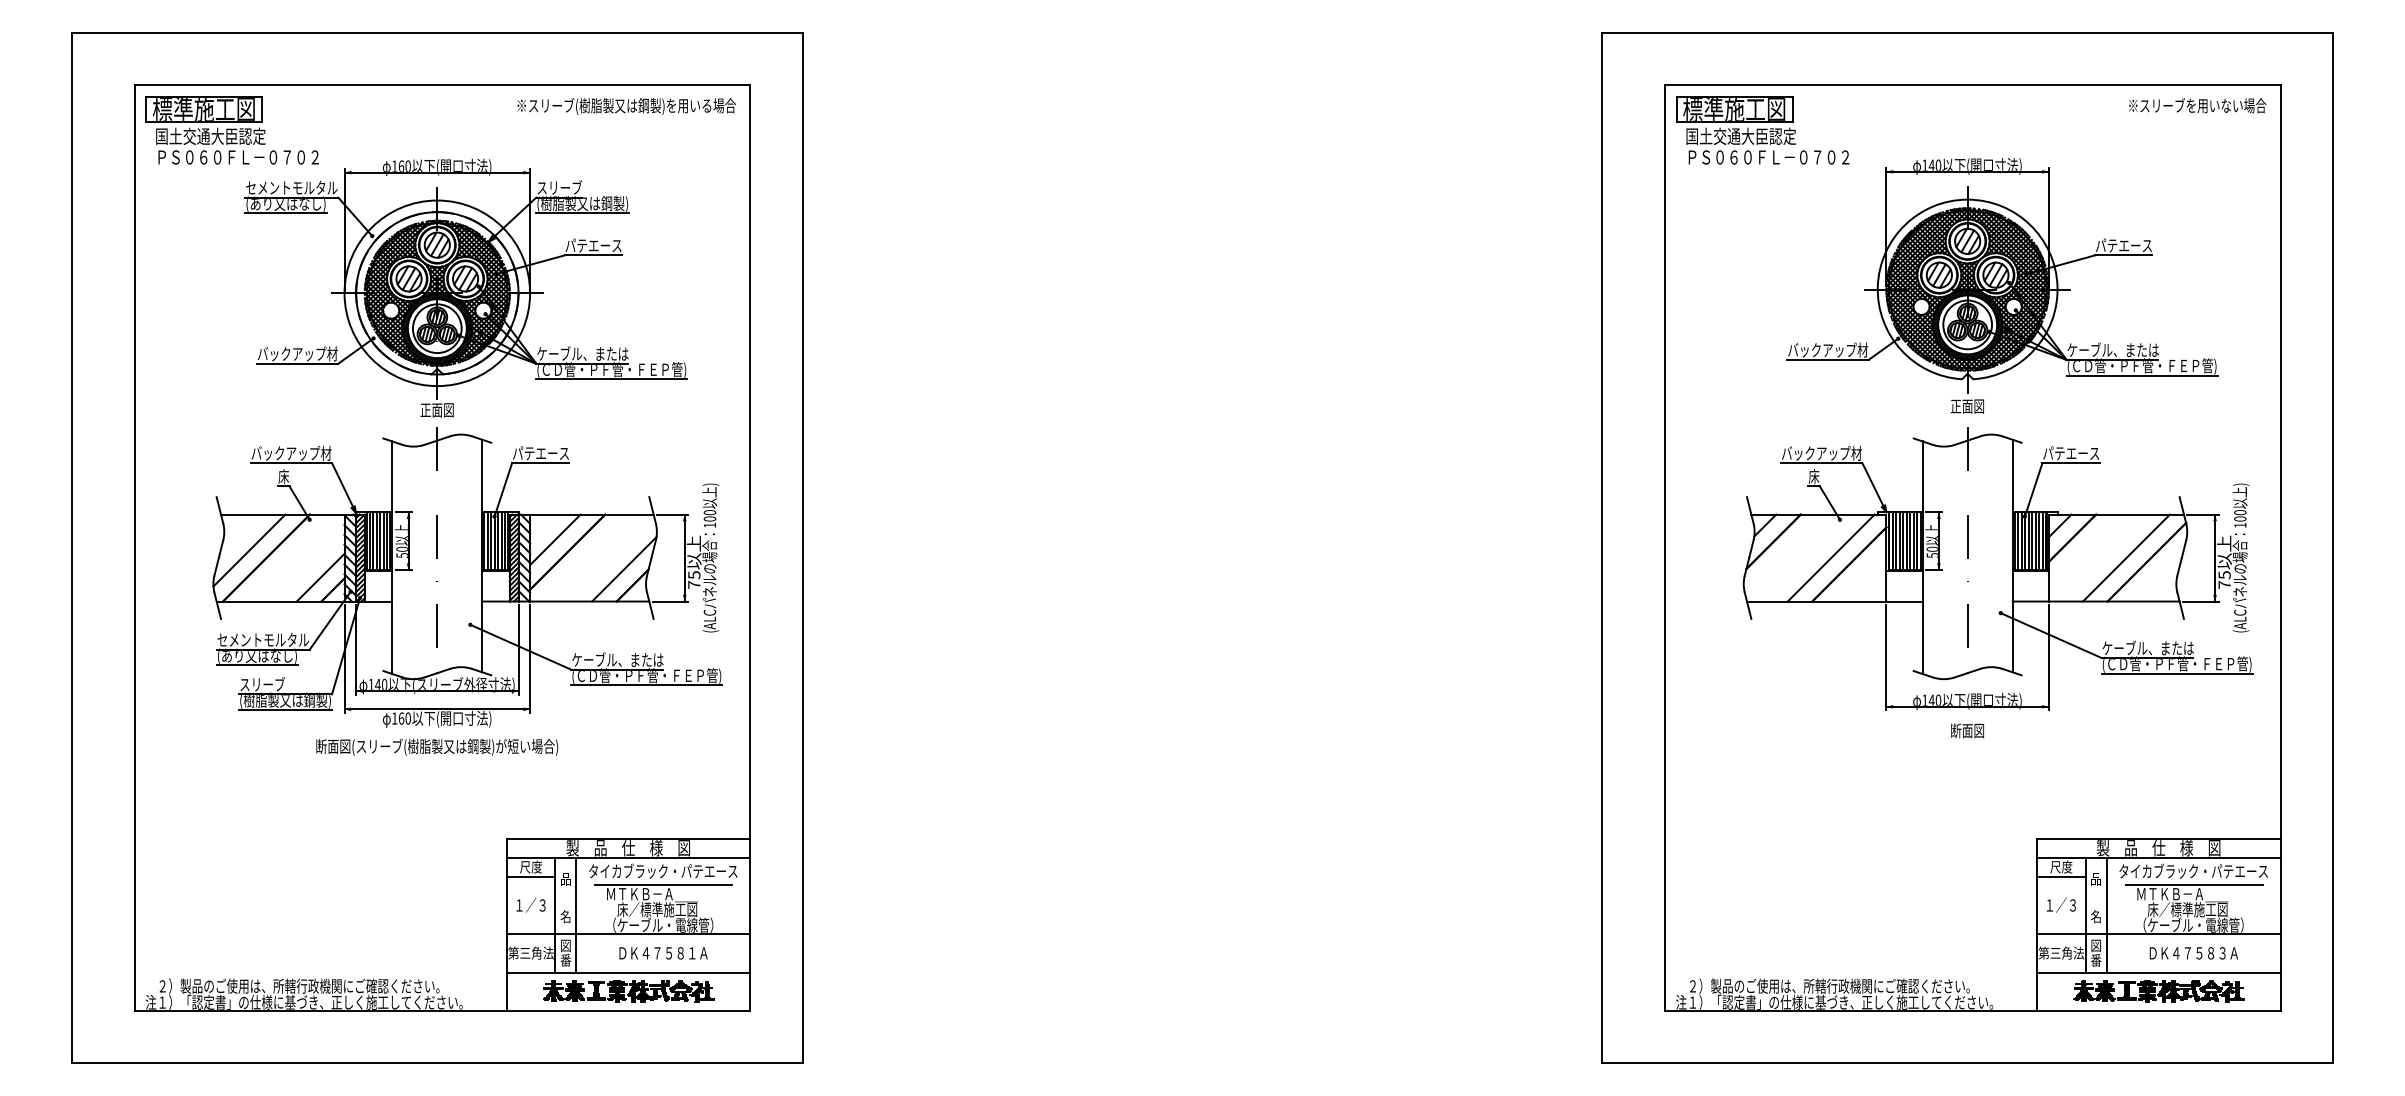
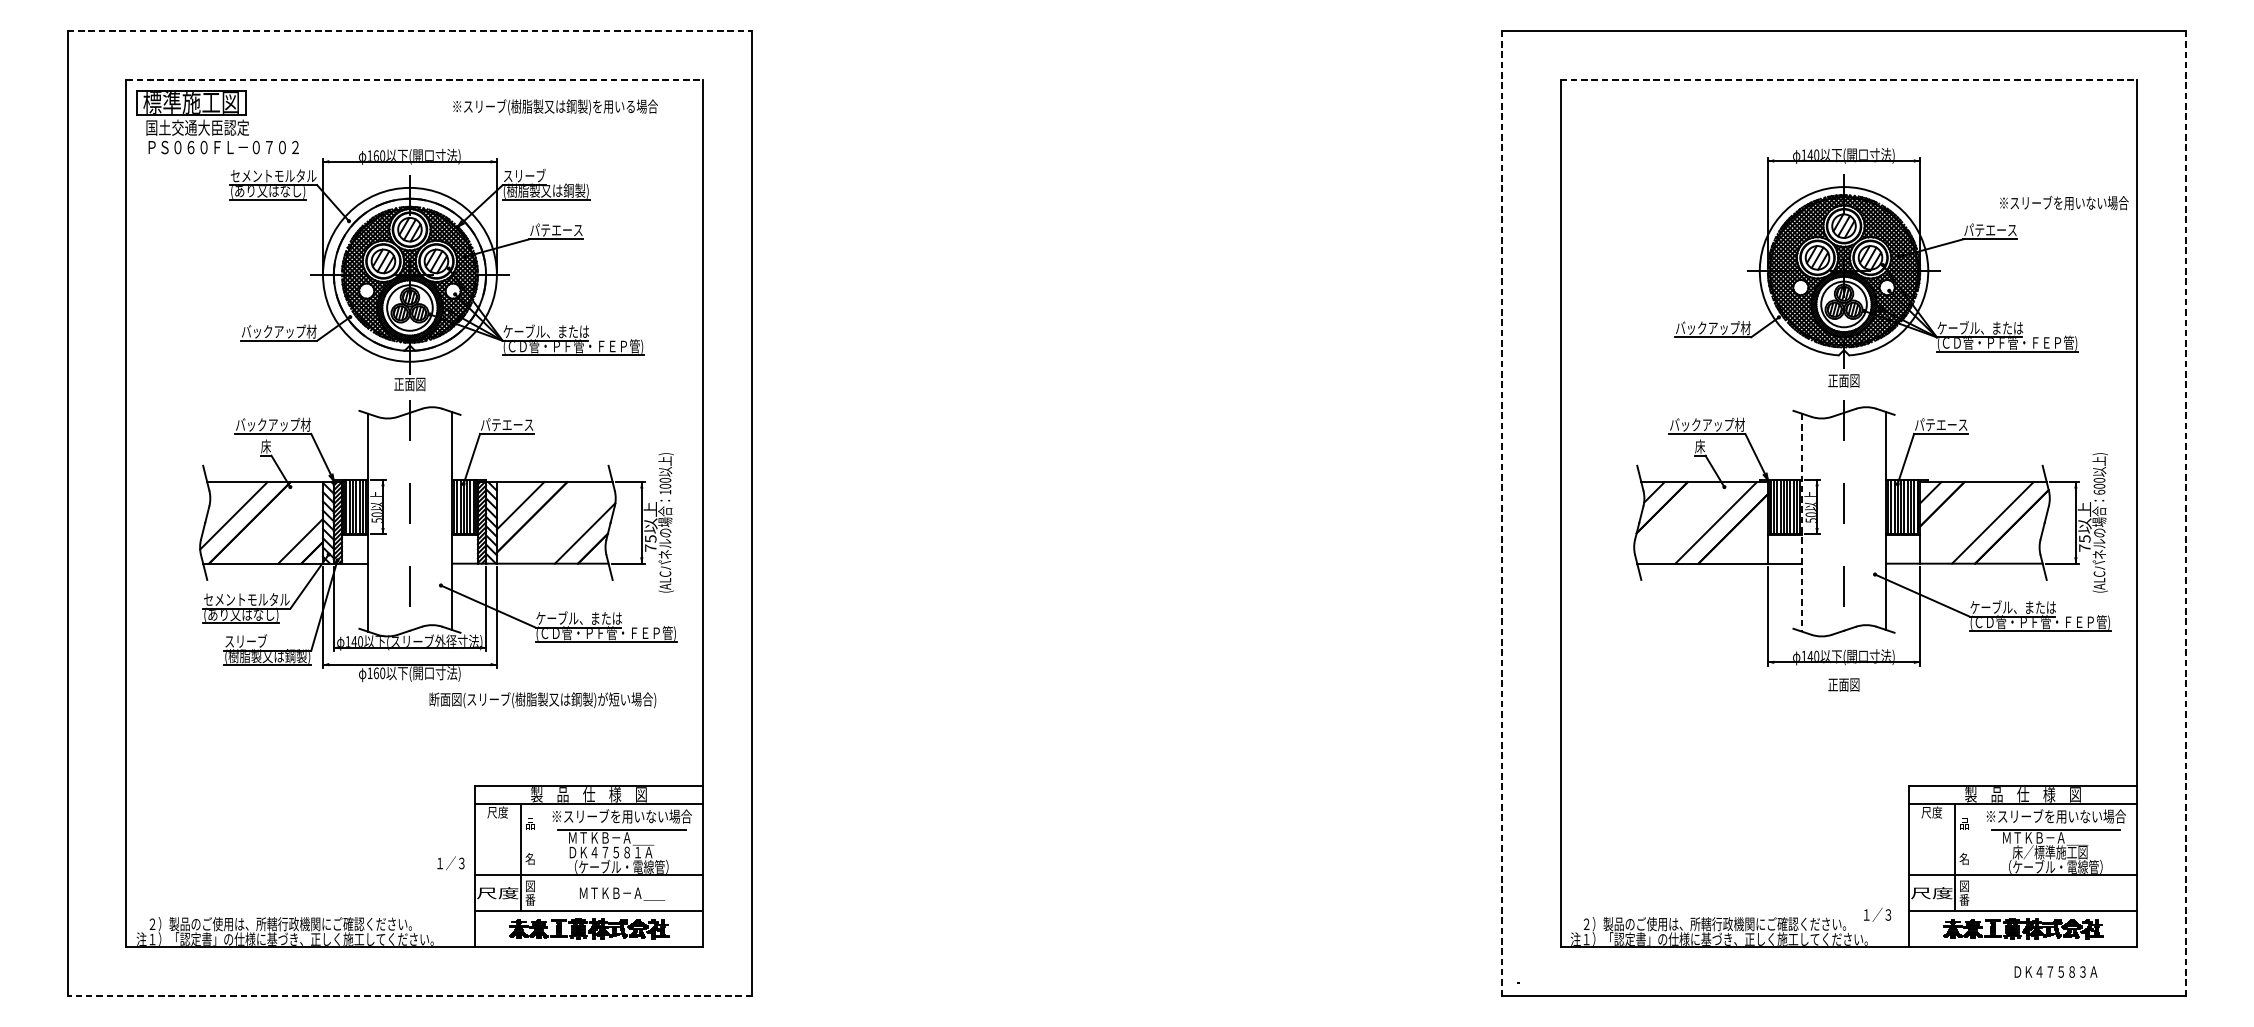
line: (437, 33) -> (410, 31), solid -> dashed
line: (442, 85) -> (414, 80), solid -> dashed
line: (1972, 85) -> (1848, 80), solid -> dashed
text: (2197, 105) -> (2064, 202), moved
text: (626, 106) -> (555, 107), moved
part: (1762, 130) -> (1651, 122), removed
text: (2240, 524) -> (2099, 491), 100 -> 600
line: (1602, 548) -> (1501, 513), solid -> dashed
line: (2332, 548) -> (2185, 513), solid -> dashed
line: (1922, 558) -> (1801, 523), solid -> dashed
text: (1956, 730) -> (1833, 684), 断面図 -> 正面図
text: (437, 746) -> (543, 699), moved
text: (663, 870) -> (621, 815), タイカブラック・パテエース -> ※スリーブを用いない場合
text: (2193, 870) -> (2055, 815), タイカブラック・パテエース -> ※スリーブを用いない場合
line: (530, 876) -> (497, 821), removed
line: (2061, 876) -> (1931, 821), removed
text: (530, 904) -> (450, 862), moved
text: (2061, 904) -> (1877, 914), moved
text: (652, 909) -> (611, 852), 床／標準施工図 -> ＤＫ４７５８１Ａ
line: (576, 914) -> (540, 856), removed
line: (2106, 914) -> (1974, 856), removed
text: (530, 952) -> (497, 892), 第三角法 -> 尺度
text: (2060, 952) -> (1931, 892), 第三角法 -> 尺度
text: (2193, 953) -> (2055, 972), moved
text: (663, 954) -> (621, 894), ＤＫ４７５８１Ａ -> ＭＴＫＢ－Ａ＿＿
line: (436, 1062) -> (409, 995), solid -> dashed

